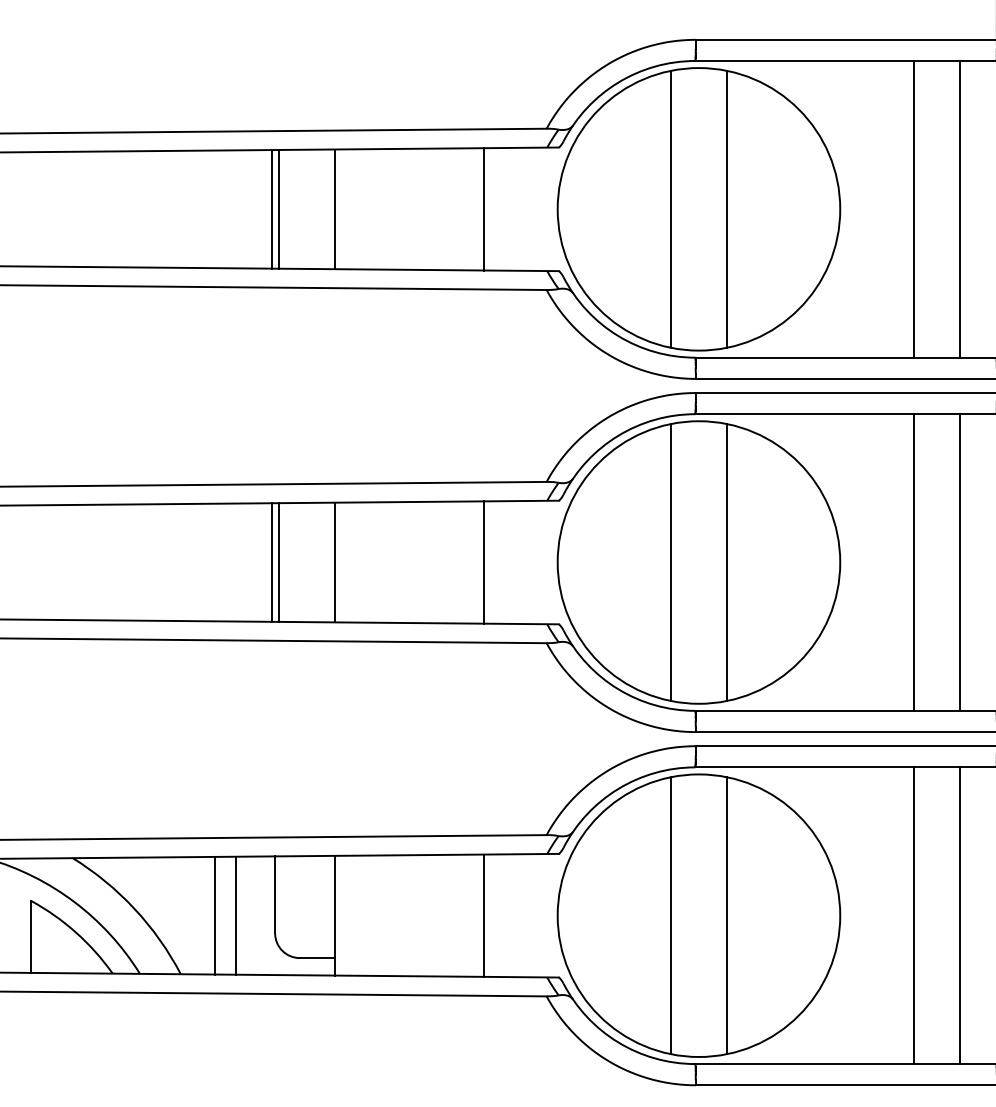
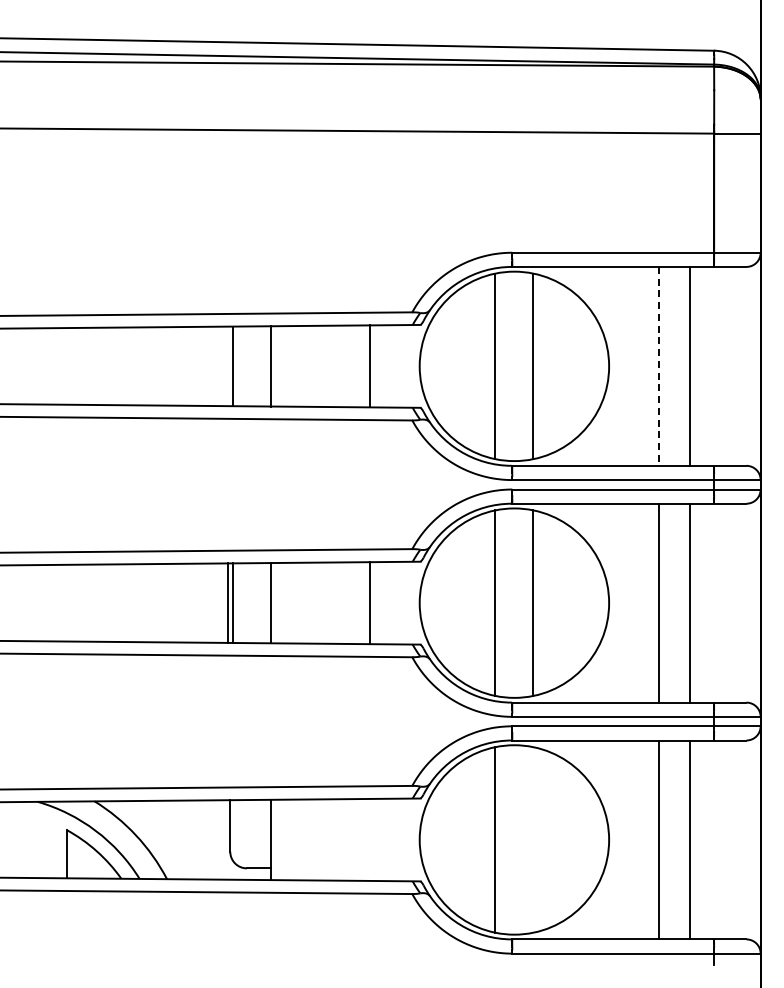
line: (270, 209) -> (227, 366), removed
line: (913, 209) -> (658, 366), solid -> dashed
line: (215, 915) -> (190, 839), removed
line: (236, 915) -> (204, 839), removed
line: (482, 915) -> (369, 839), removed
line: (727, 915) -> (533, 839), removed

